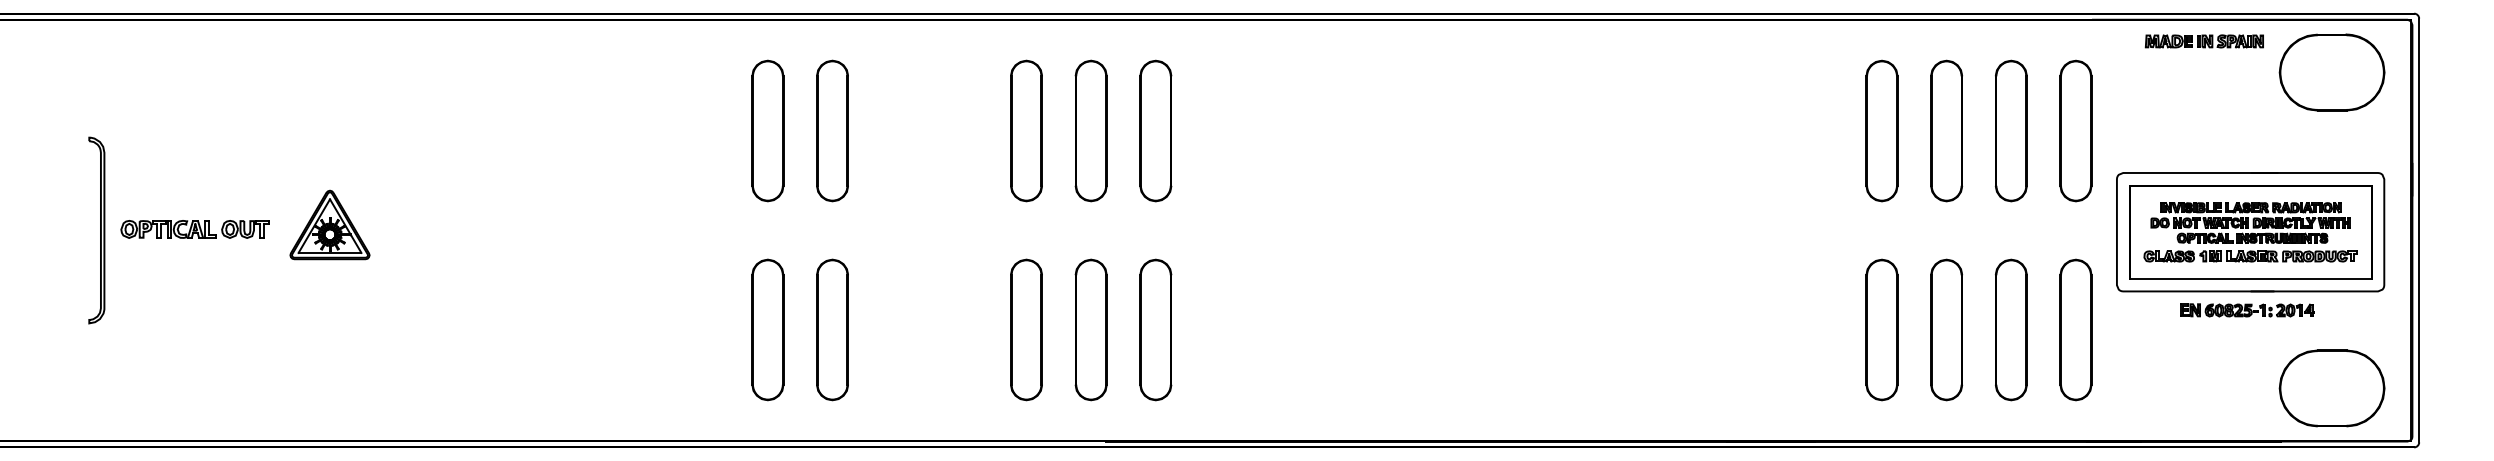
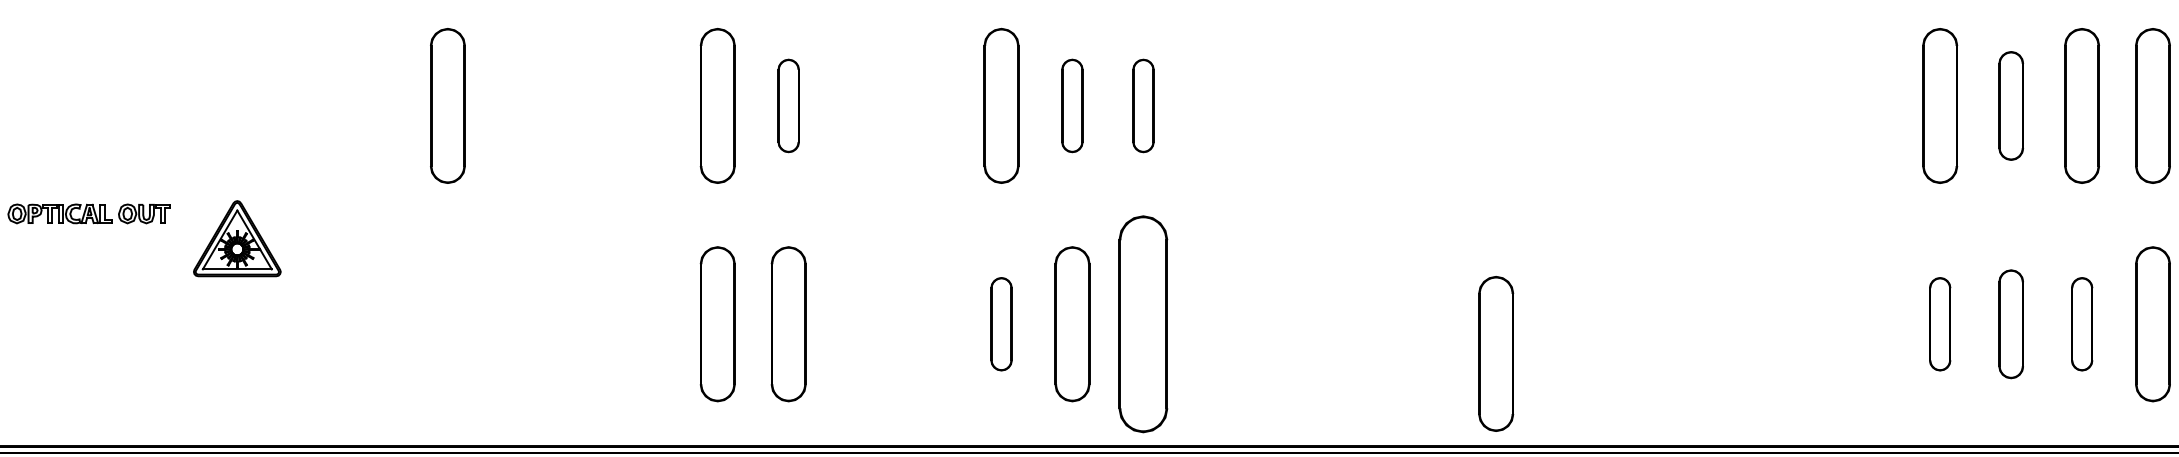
part: (521, 130) -> (447, 105), added
part: (832, 130) -> (788, 105), size x0.6
part: (1090, 130) -> (1071, 105), size x0.6
part: (1155, 130) -> (1143, 105), size x0.6
part: (1946, 130) -> (2010, 105), size x0.7
part: (329, 224) -> (236, 238), moved
part: (1026, 329) -> (1001, 323), size x0.6
part: (1155, 329) -> (1143, 323), size x1.4
part: (1881, 329) -> (1939, 323), size x0.6
part: (1946, 329) -> (2010, 323), size x0.7
part: (2011, 329) -> (2082, 323), size x0.6
part: (1477, 356) -> (1496, 353), added

